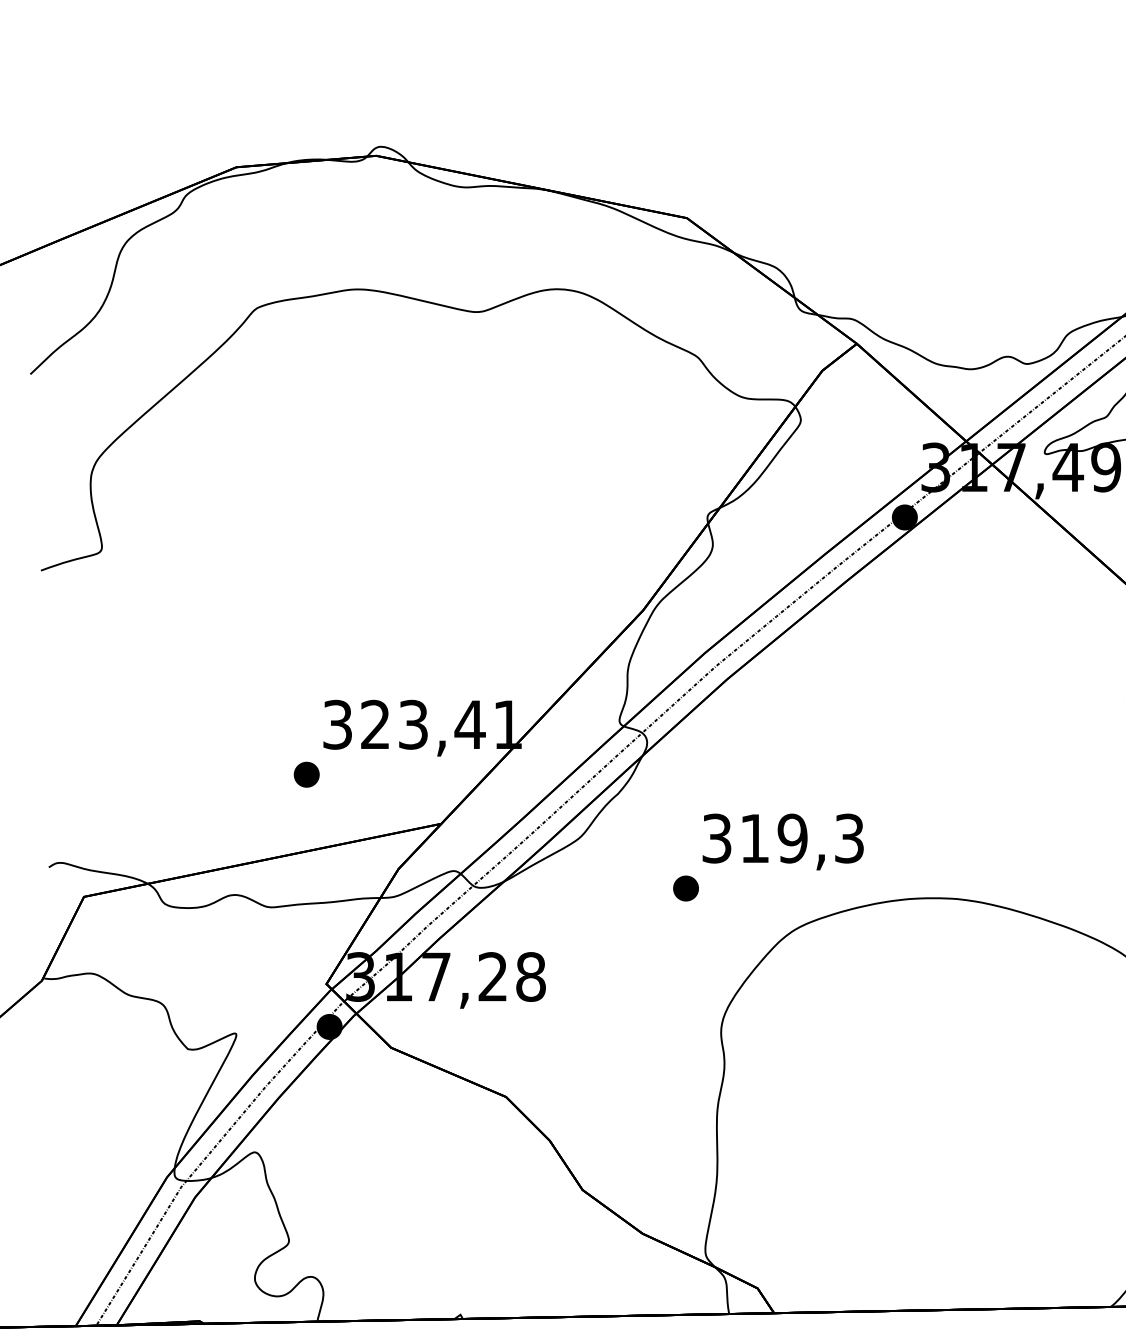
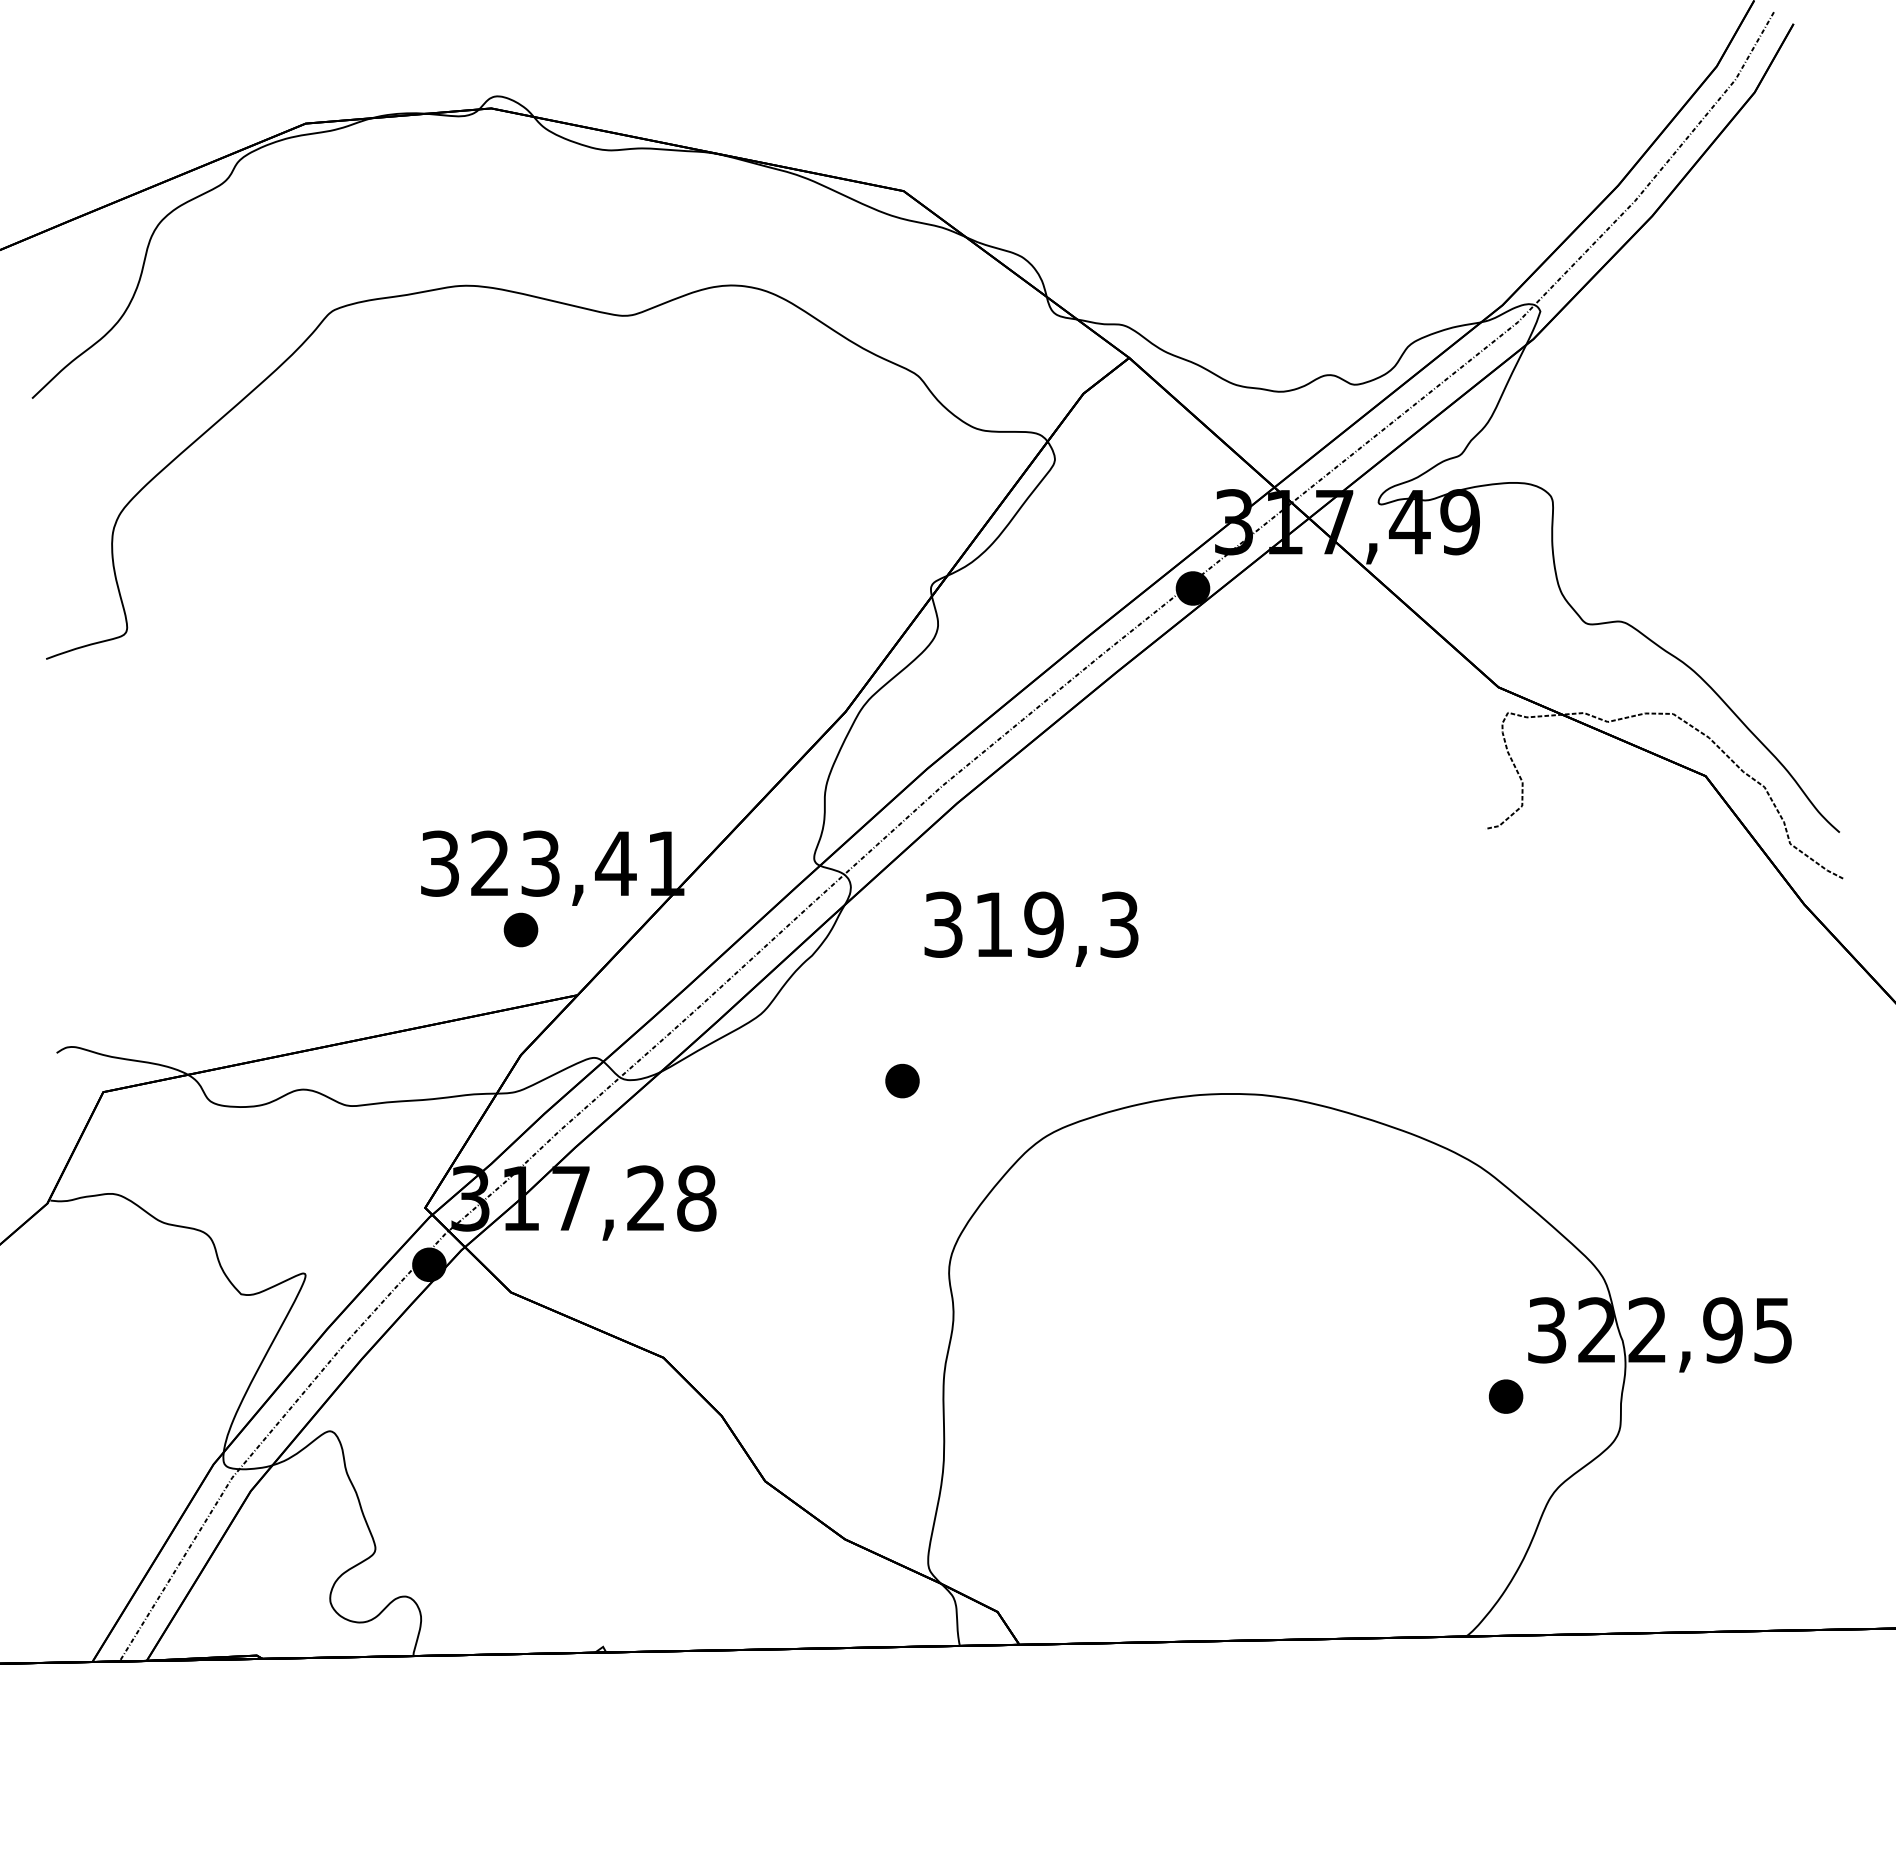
part: (306, 774) -> (520, 929), moved
text: (783, 841) -> (1031, 928), moved

